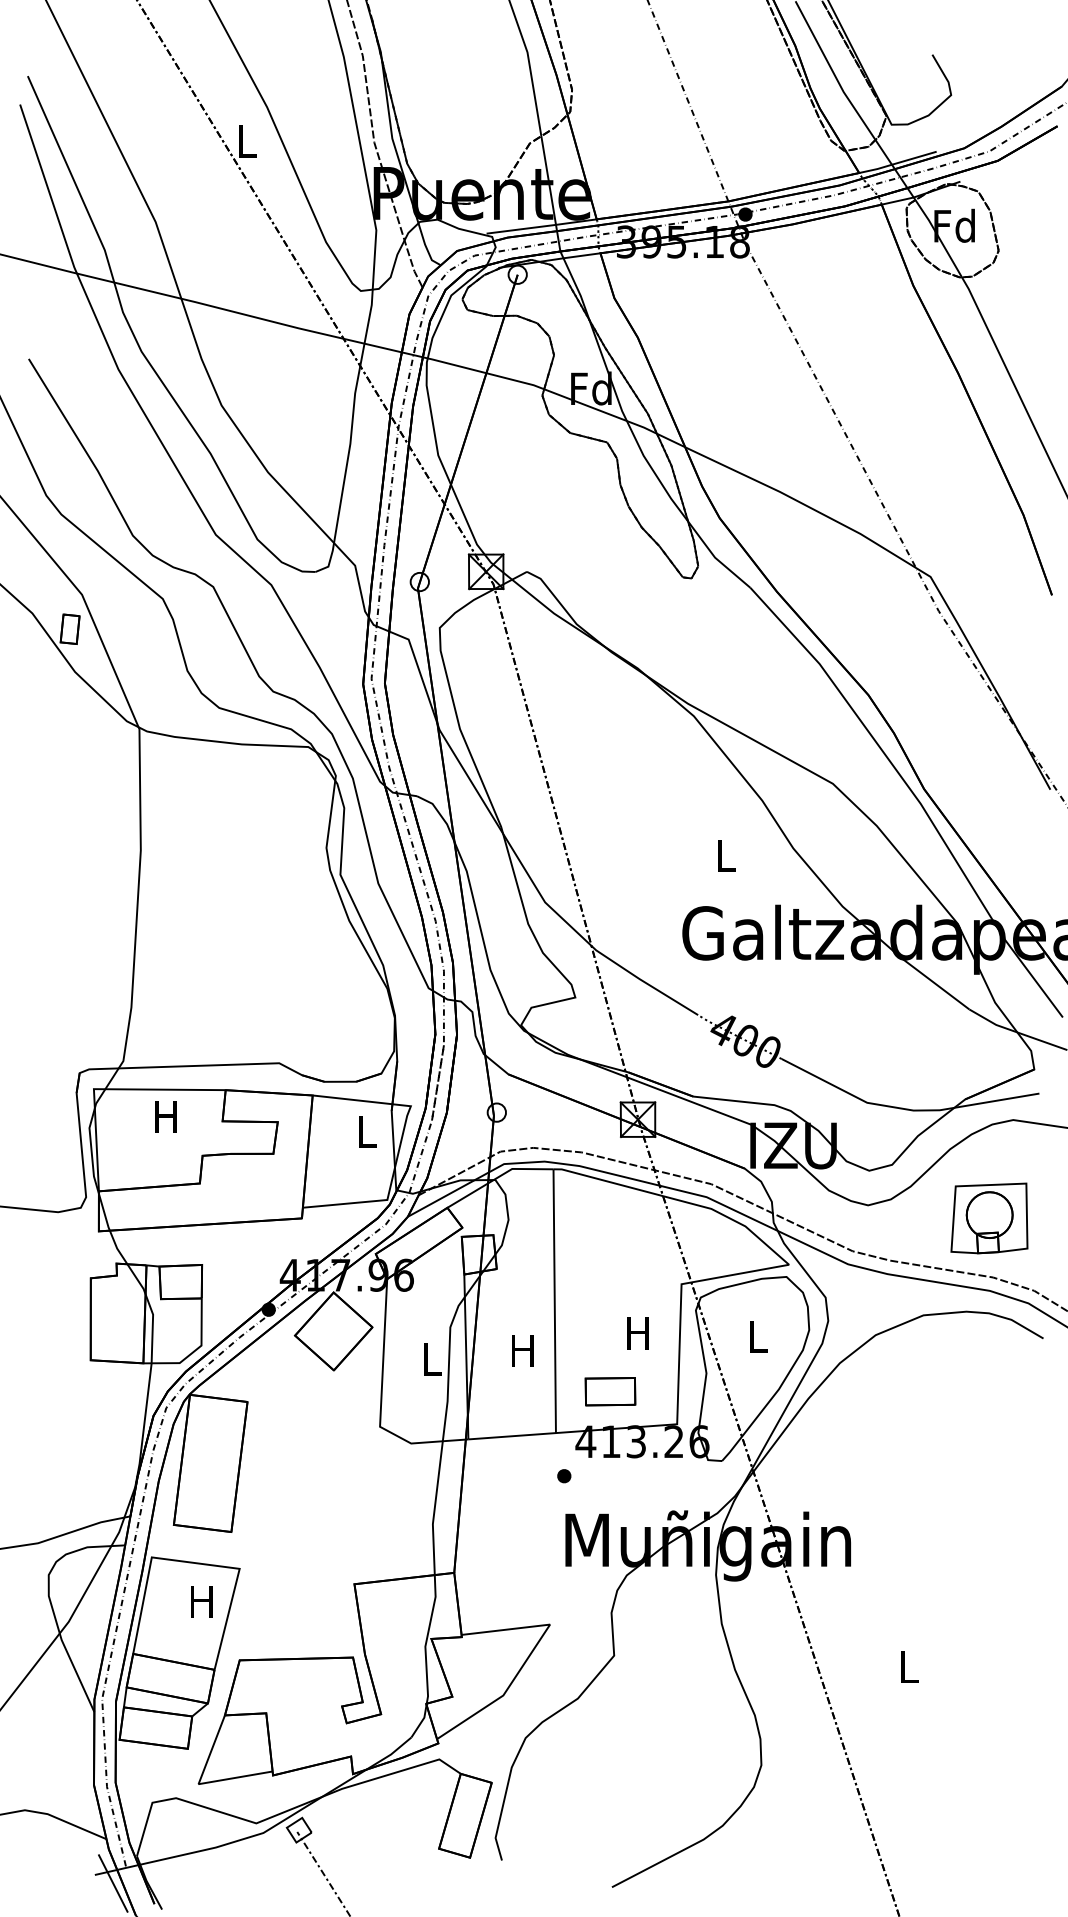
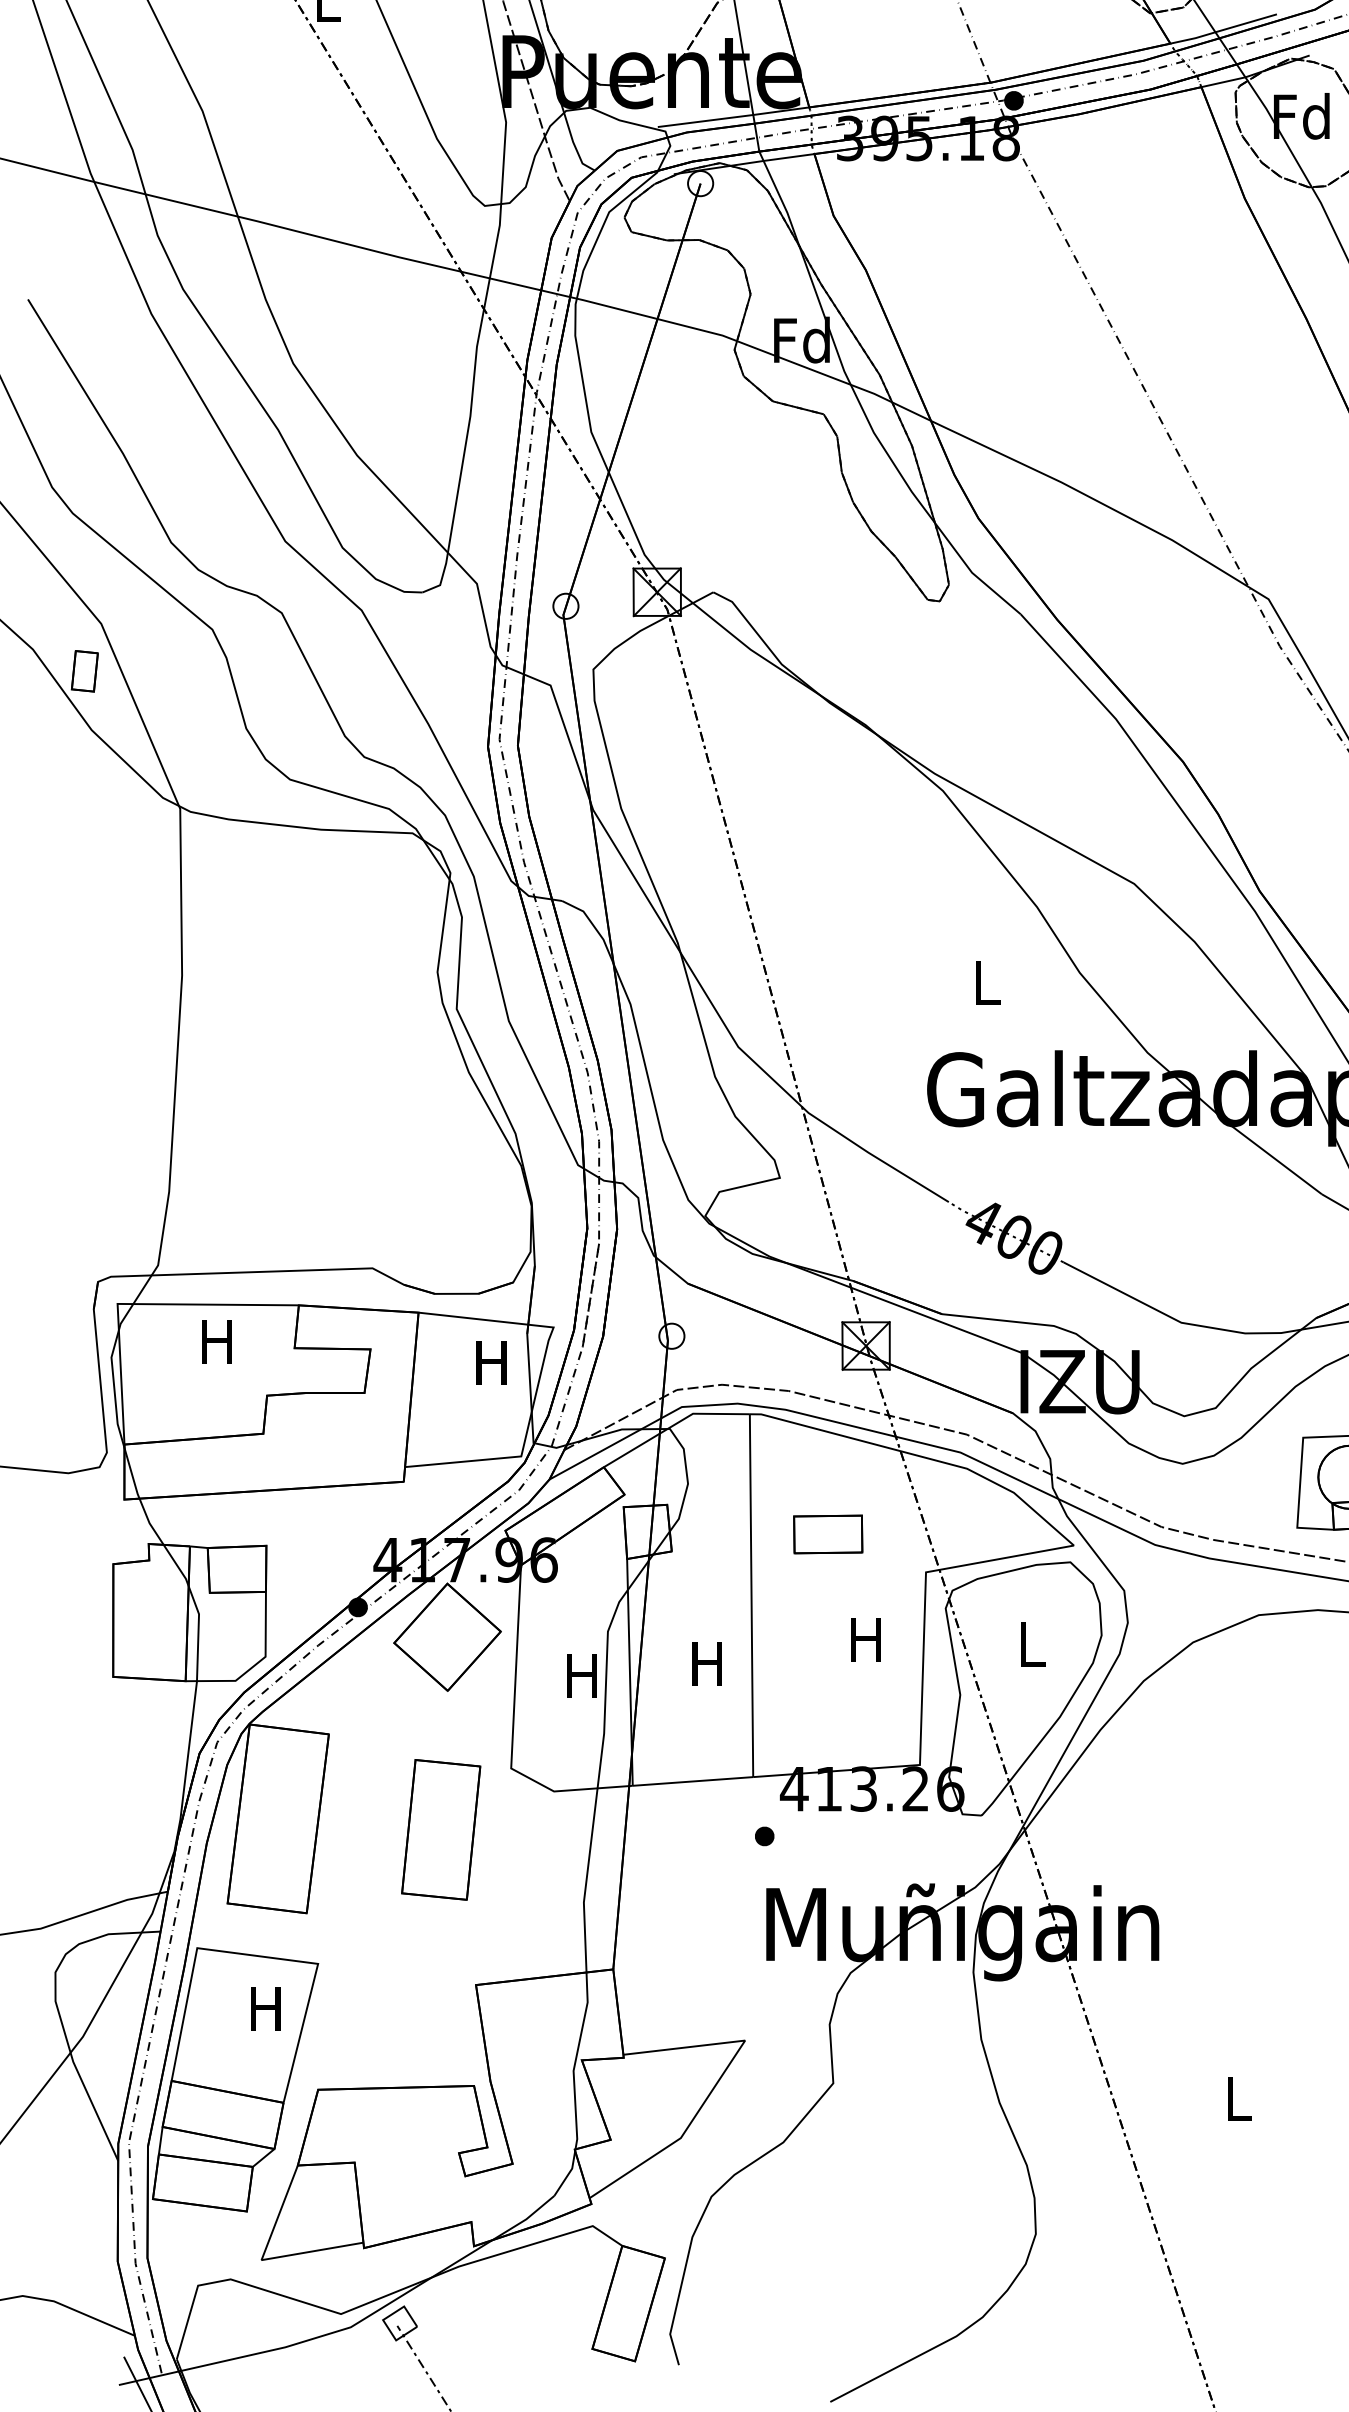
text: (365, 1131) -> (491, 1362), L -> H
text: (430, 1359) -> (580, 1675), L -> H
part: (610, 1391) -> (828, 1534), moved
part: (328, 1471) -> (440, 1829), added

